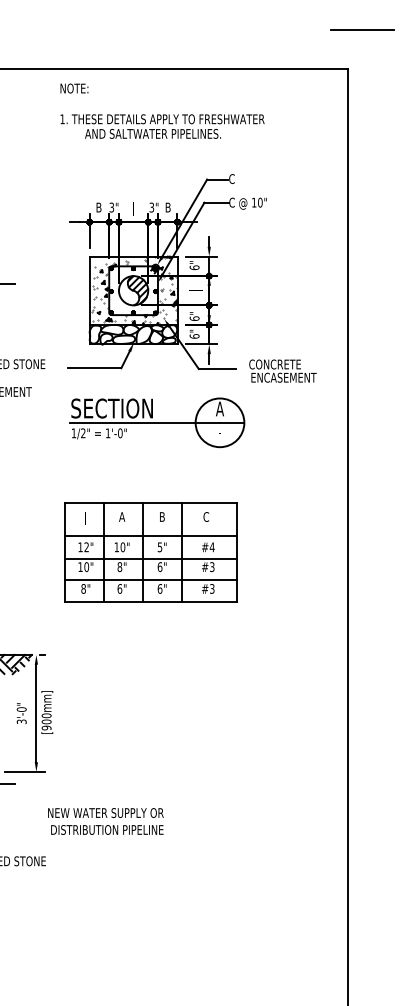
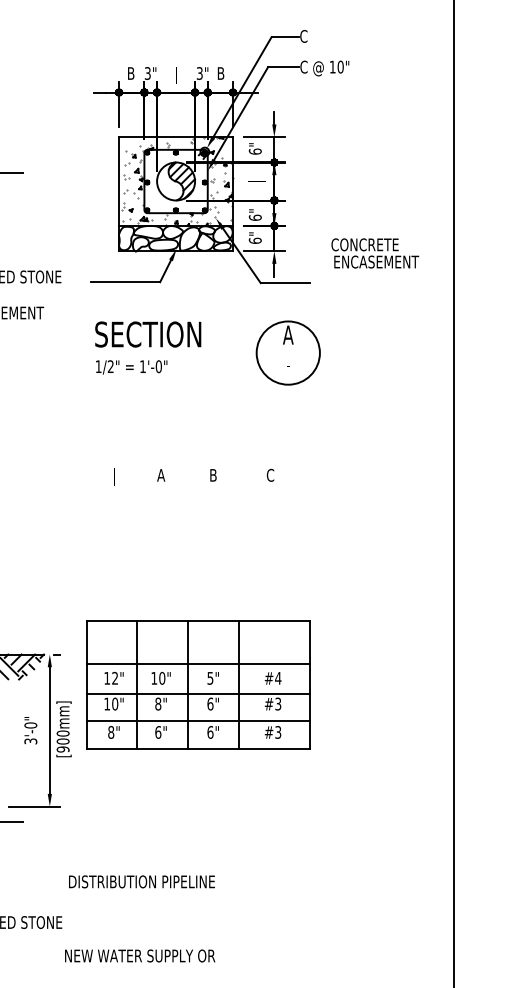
text: (282, 370) -> (374, 252), moved
line: (157, 422) -> (207, 352), removed
part: (150, 552) -> (198, 685), moved
text: (105, 812) -> (139, 955), moved

